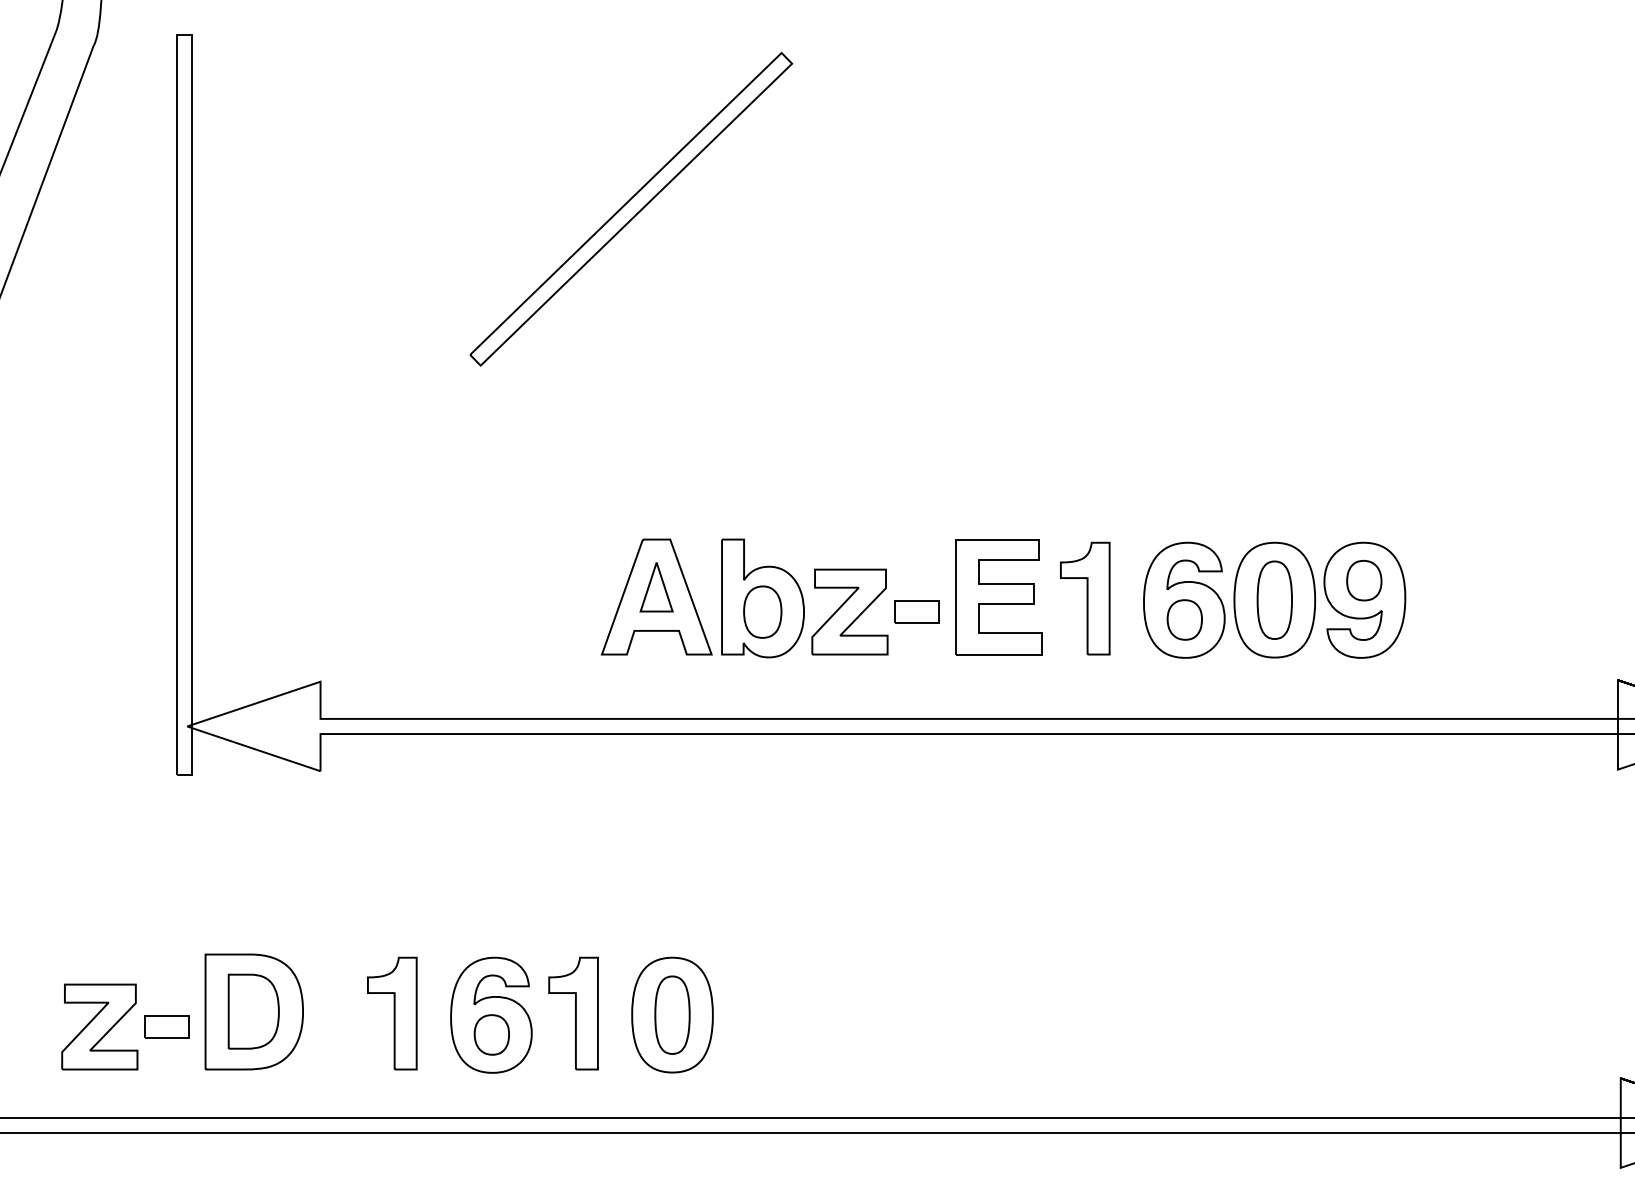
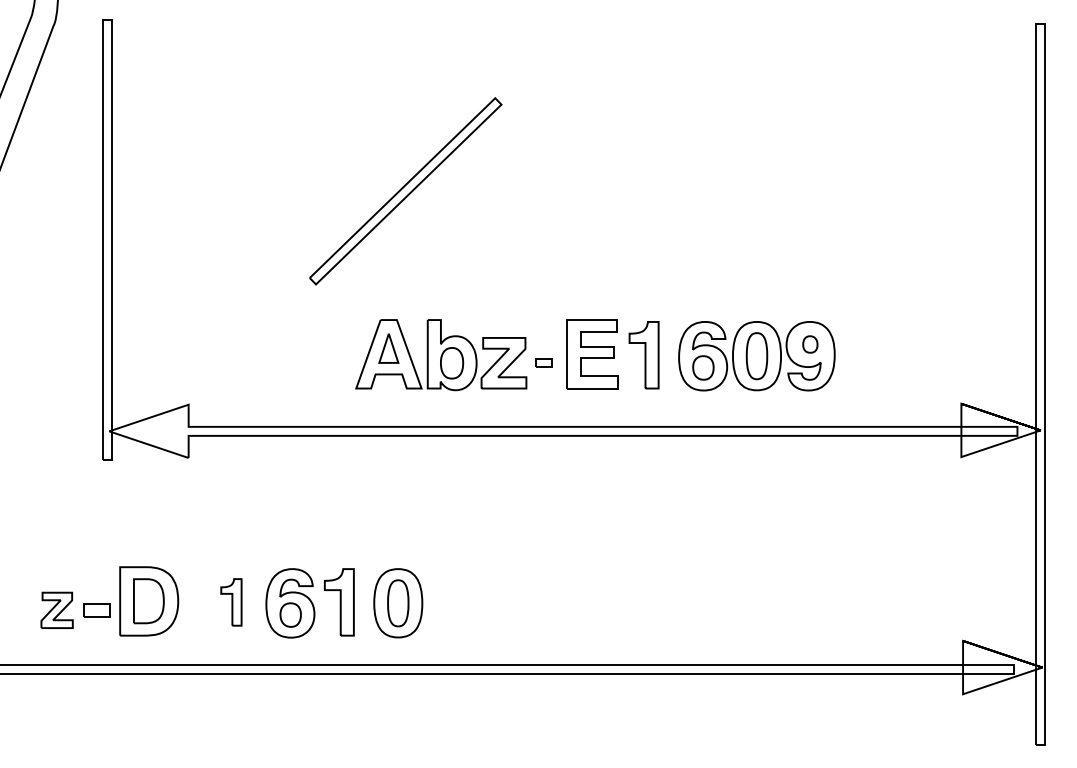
part: (630, 209) -> (405, 191), moved
part: (1364, 580) -> (810, 344), size x0.7
part: (916, 612) -> (543, 363), size x0.6
part: (392, 1013) -> (231, 602), size x0.7
part: (98, 1027) -> (56, 610), size x0.7

